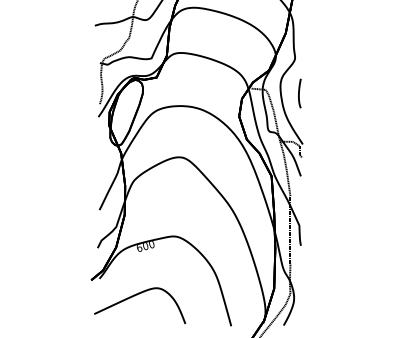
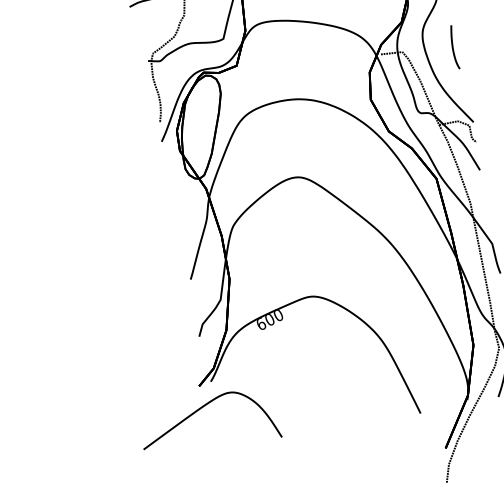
part: (135, 296) -> (199, 411), moved

